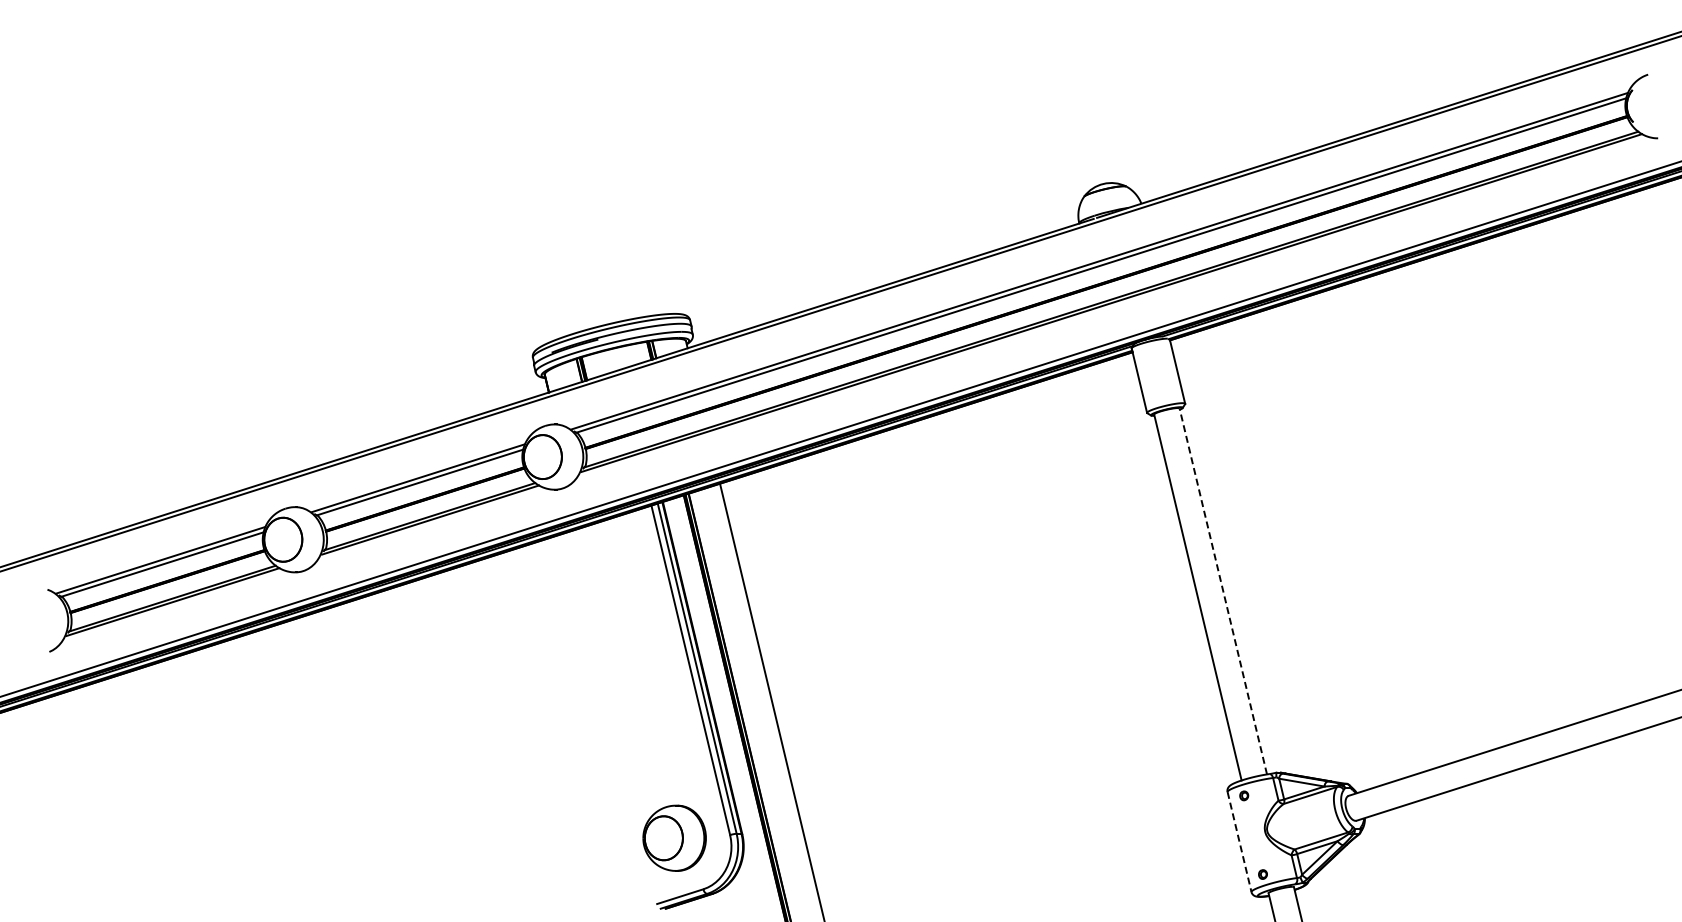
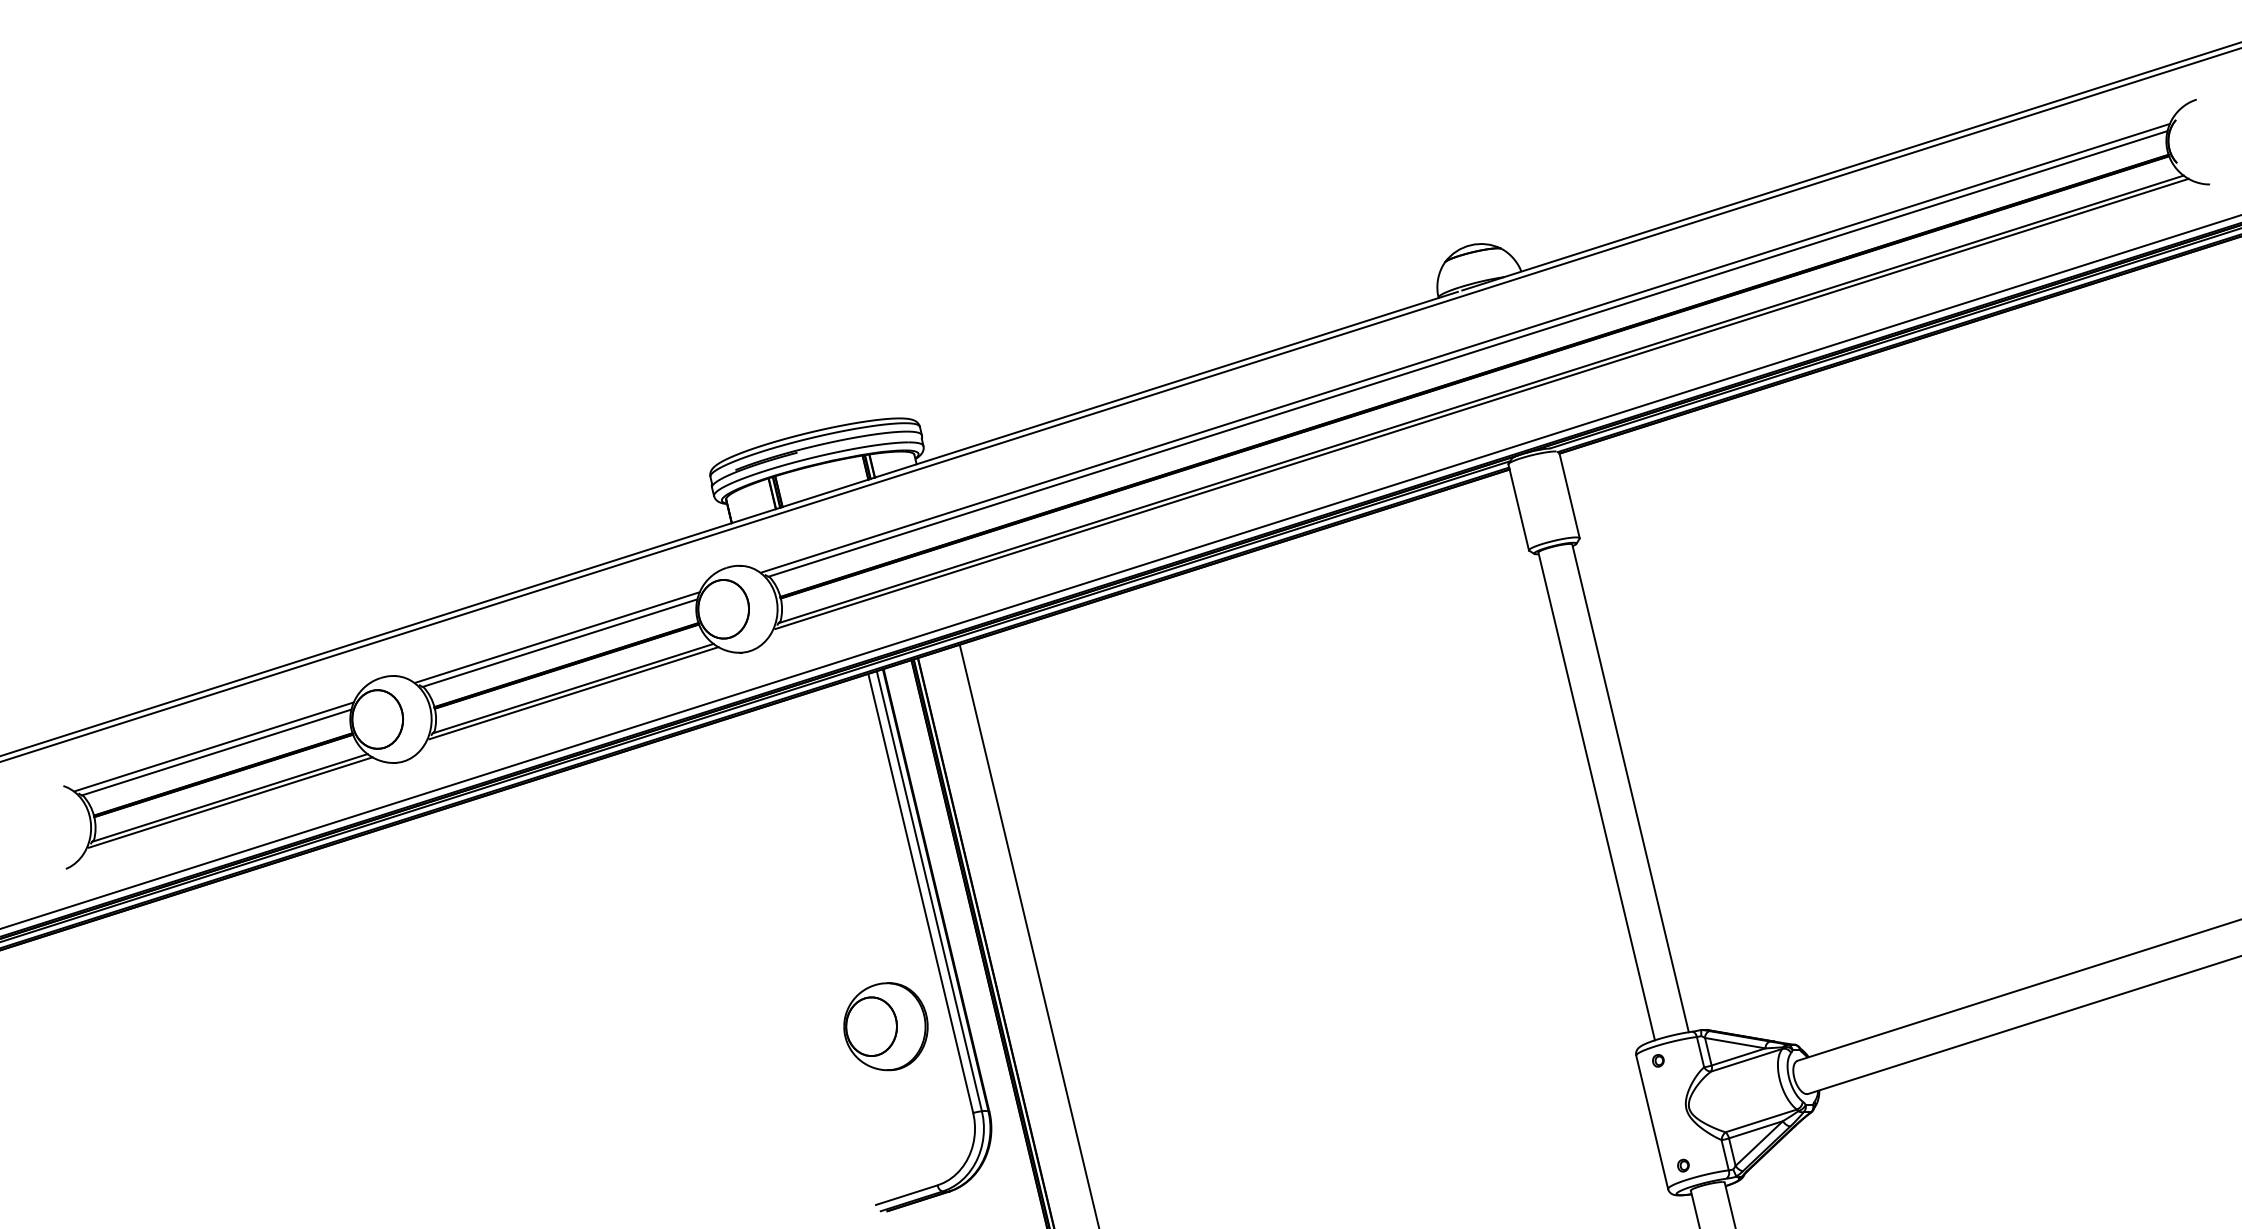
line: (1223, 590) -> (1630, 787), dashed -> solid
part: (674, 837) -> (885, 1025), moved
line: (1239, 842) -> (1652, 1122), dashed -> solid

